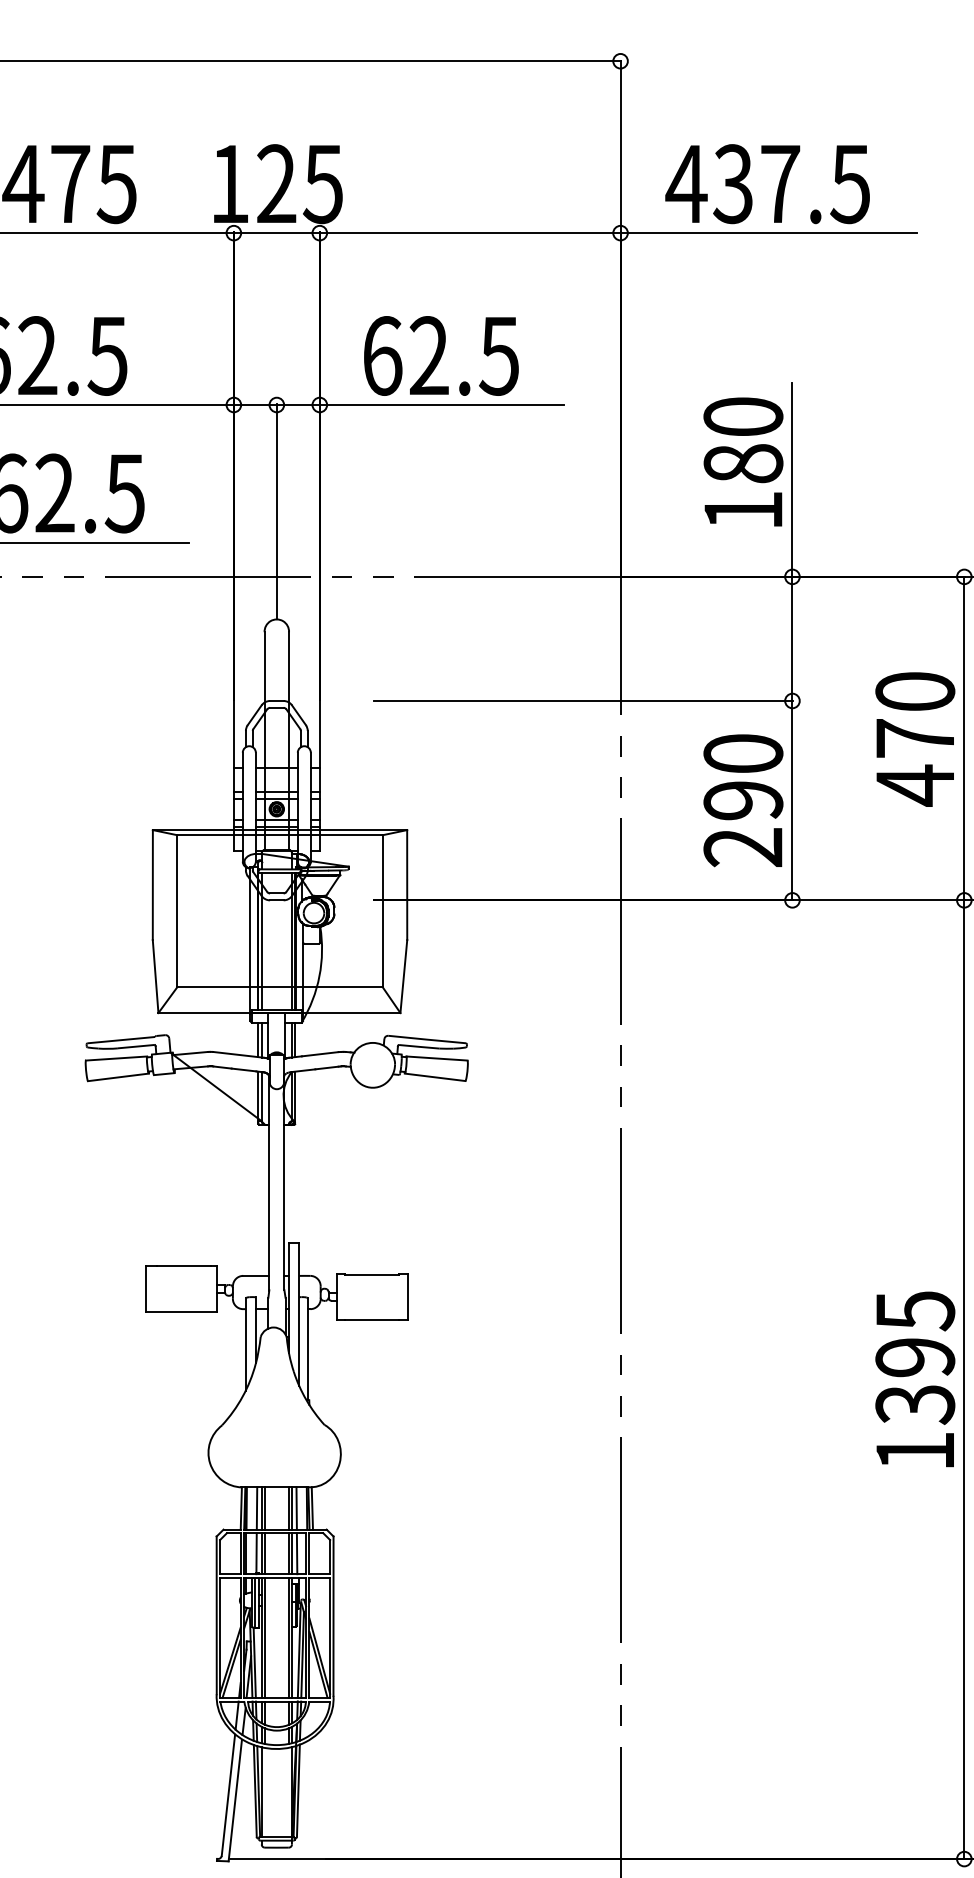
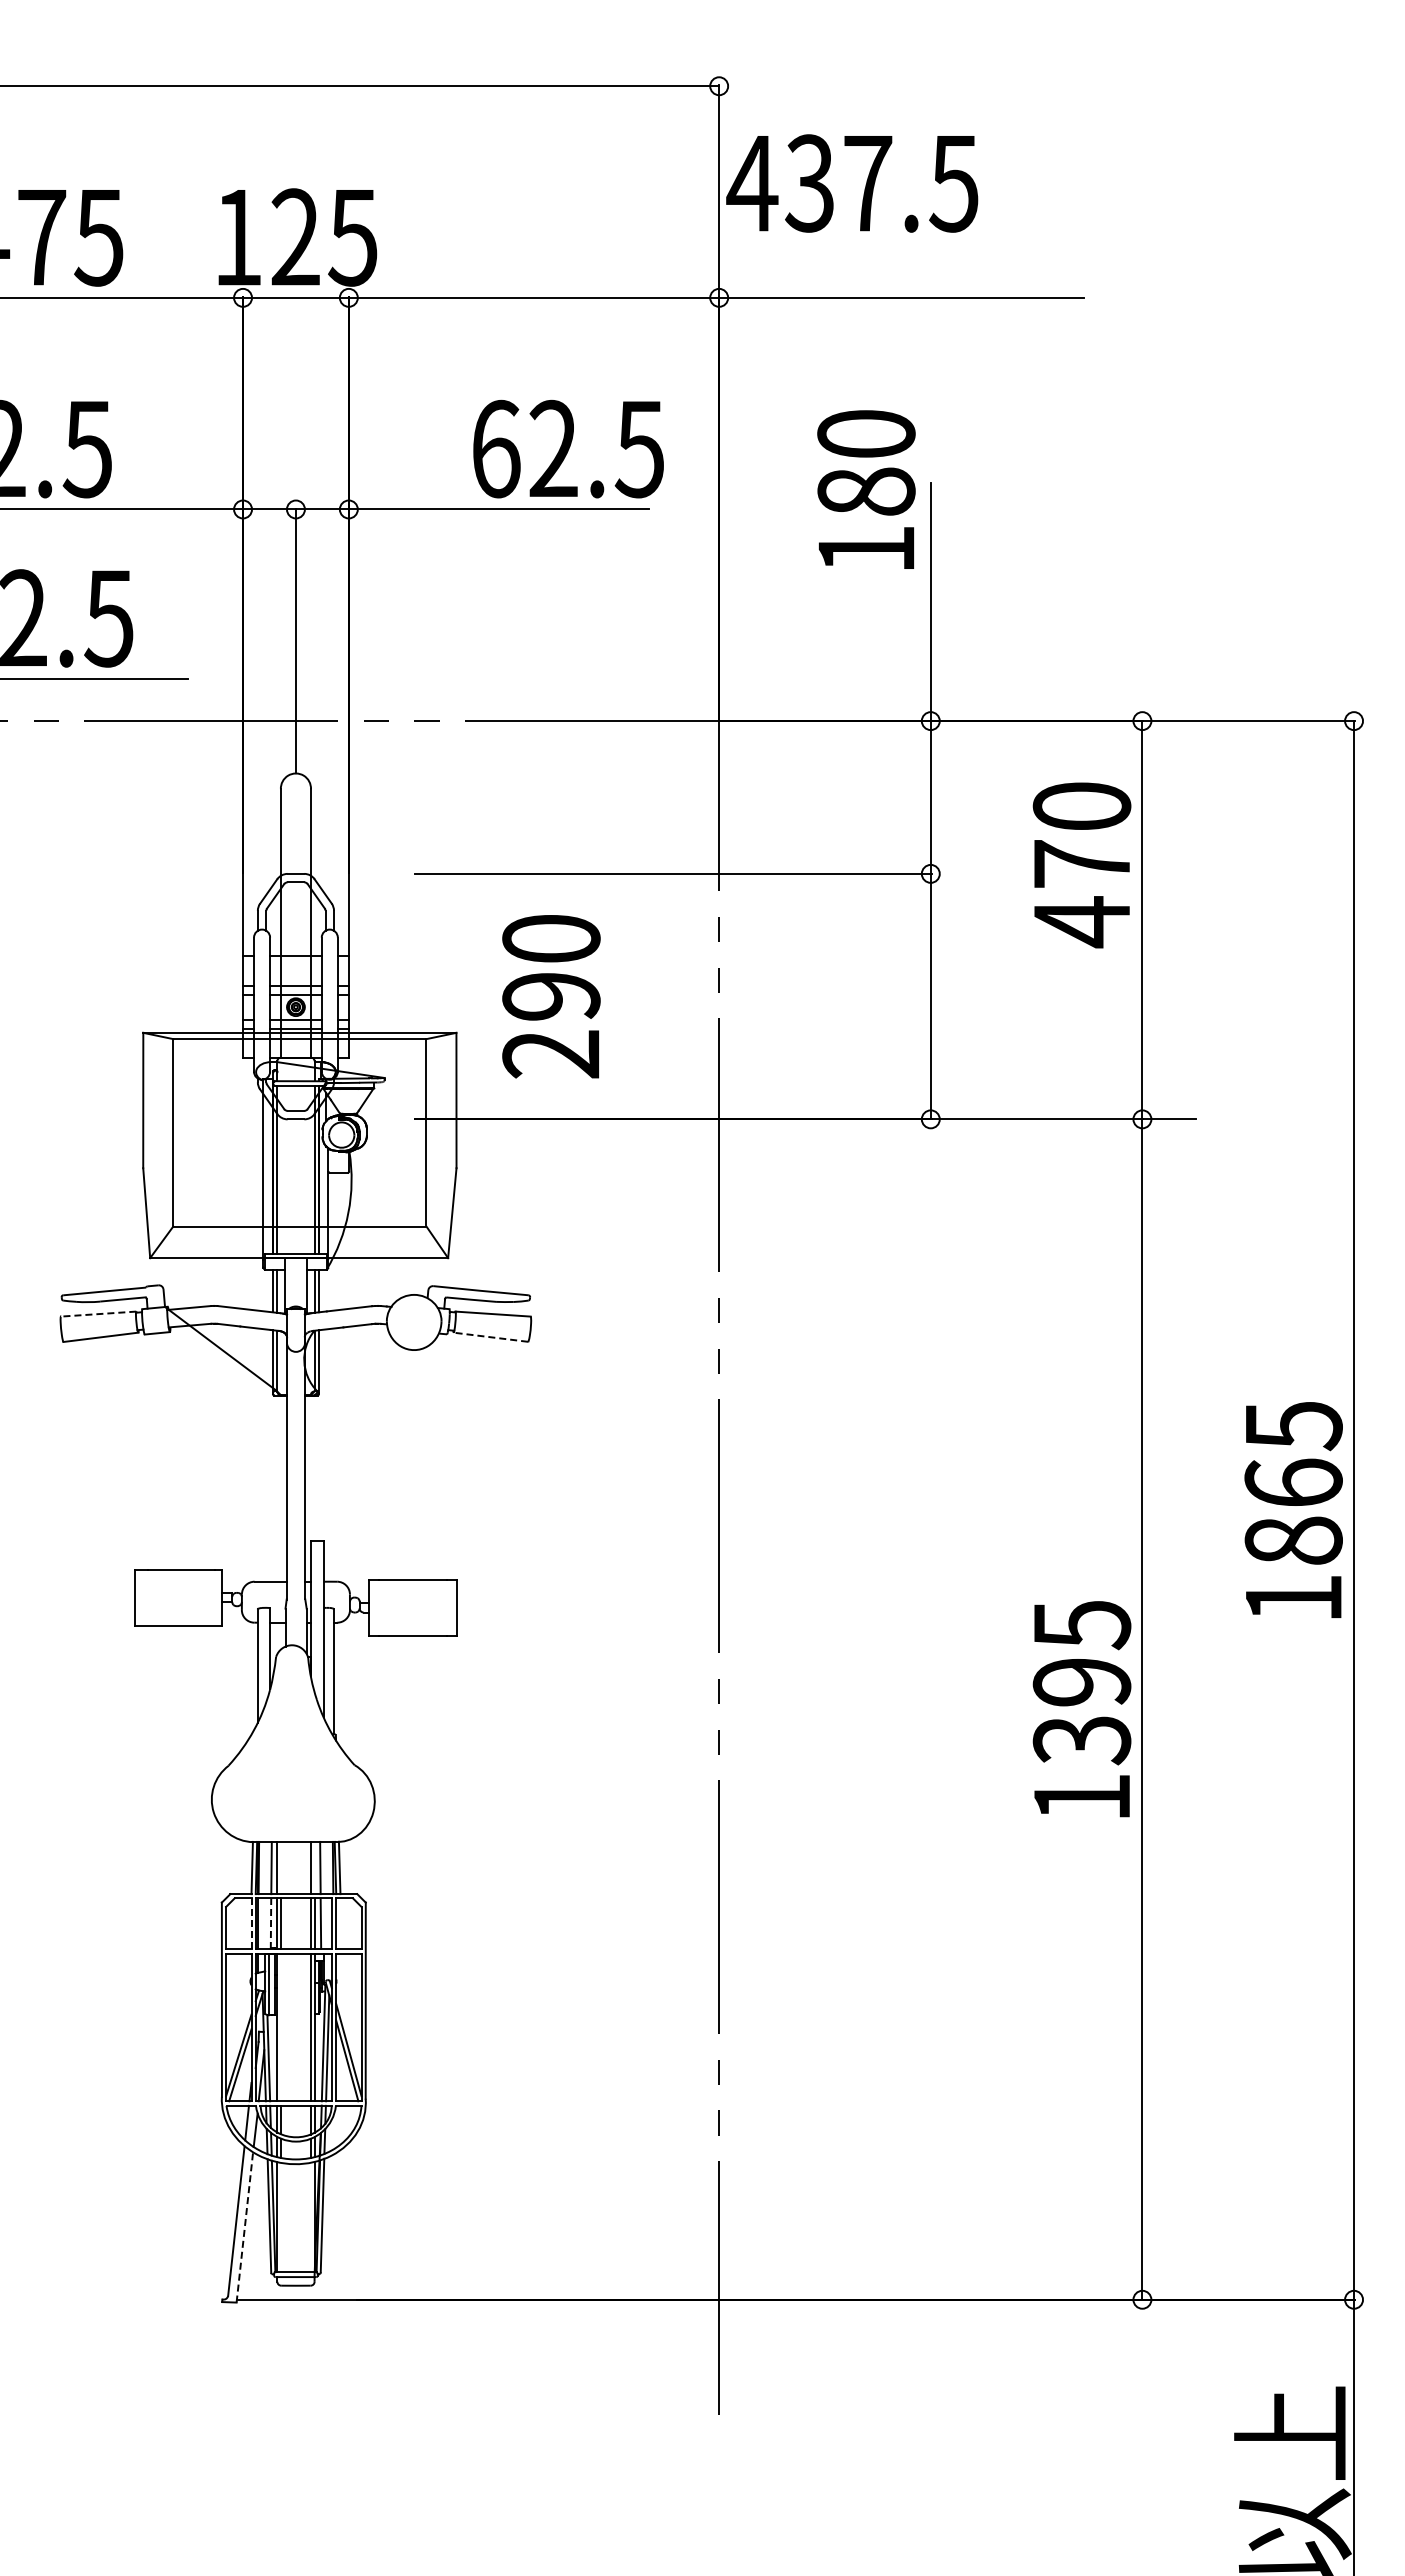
text: (767, 184) -> (852, 183), moved
text: (441, 355) -> (568, 448), moved
text: (743, 461) -> (866, 489), moved
text: (914, 739) -> (1081, 865), moved
text: (743, 800) -> (551, 996), moved
line: (116, 1058) -> (98, 1314), solid -> dashed
line: (434, 1077) -> (490, 1337), solid -> dashed
line: (265, 1507) -> (281, 1867), removed
line: (291, 1507) -> (314, 1867), removed
line: (240, 1553) -> (251, 1923), solid -> dashed
line: (256, 1553) -> (271, 1923), solid -> dashed
line: (265, 1637) -> (281, 2027), removed
line: (235, 1800) -> (244, 2227), solid -> dashed

